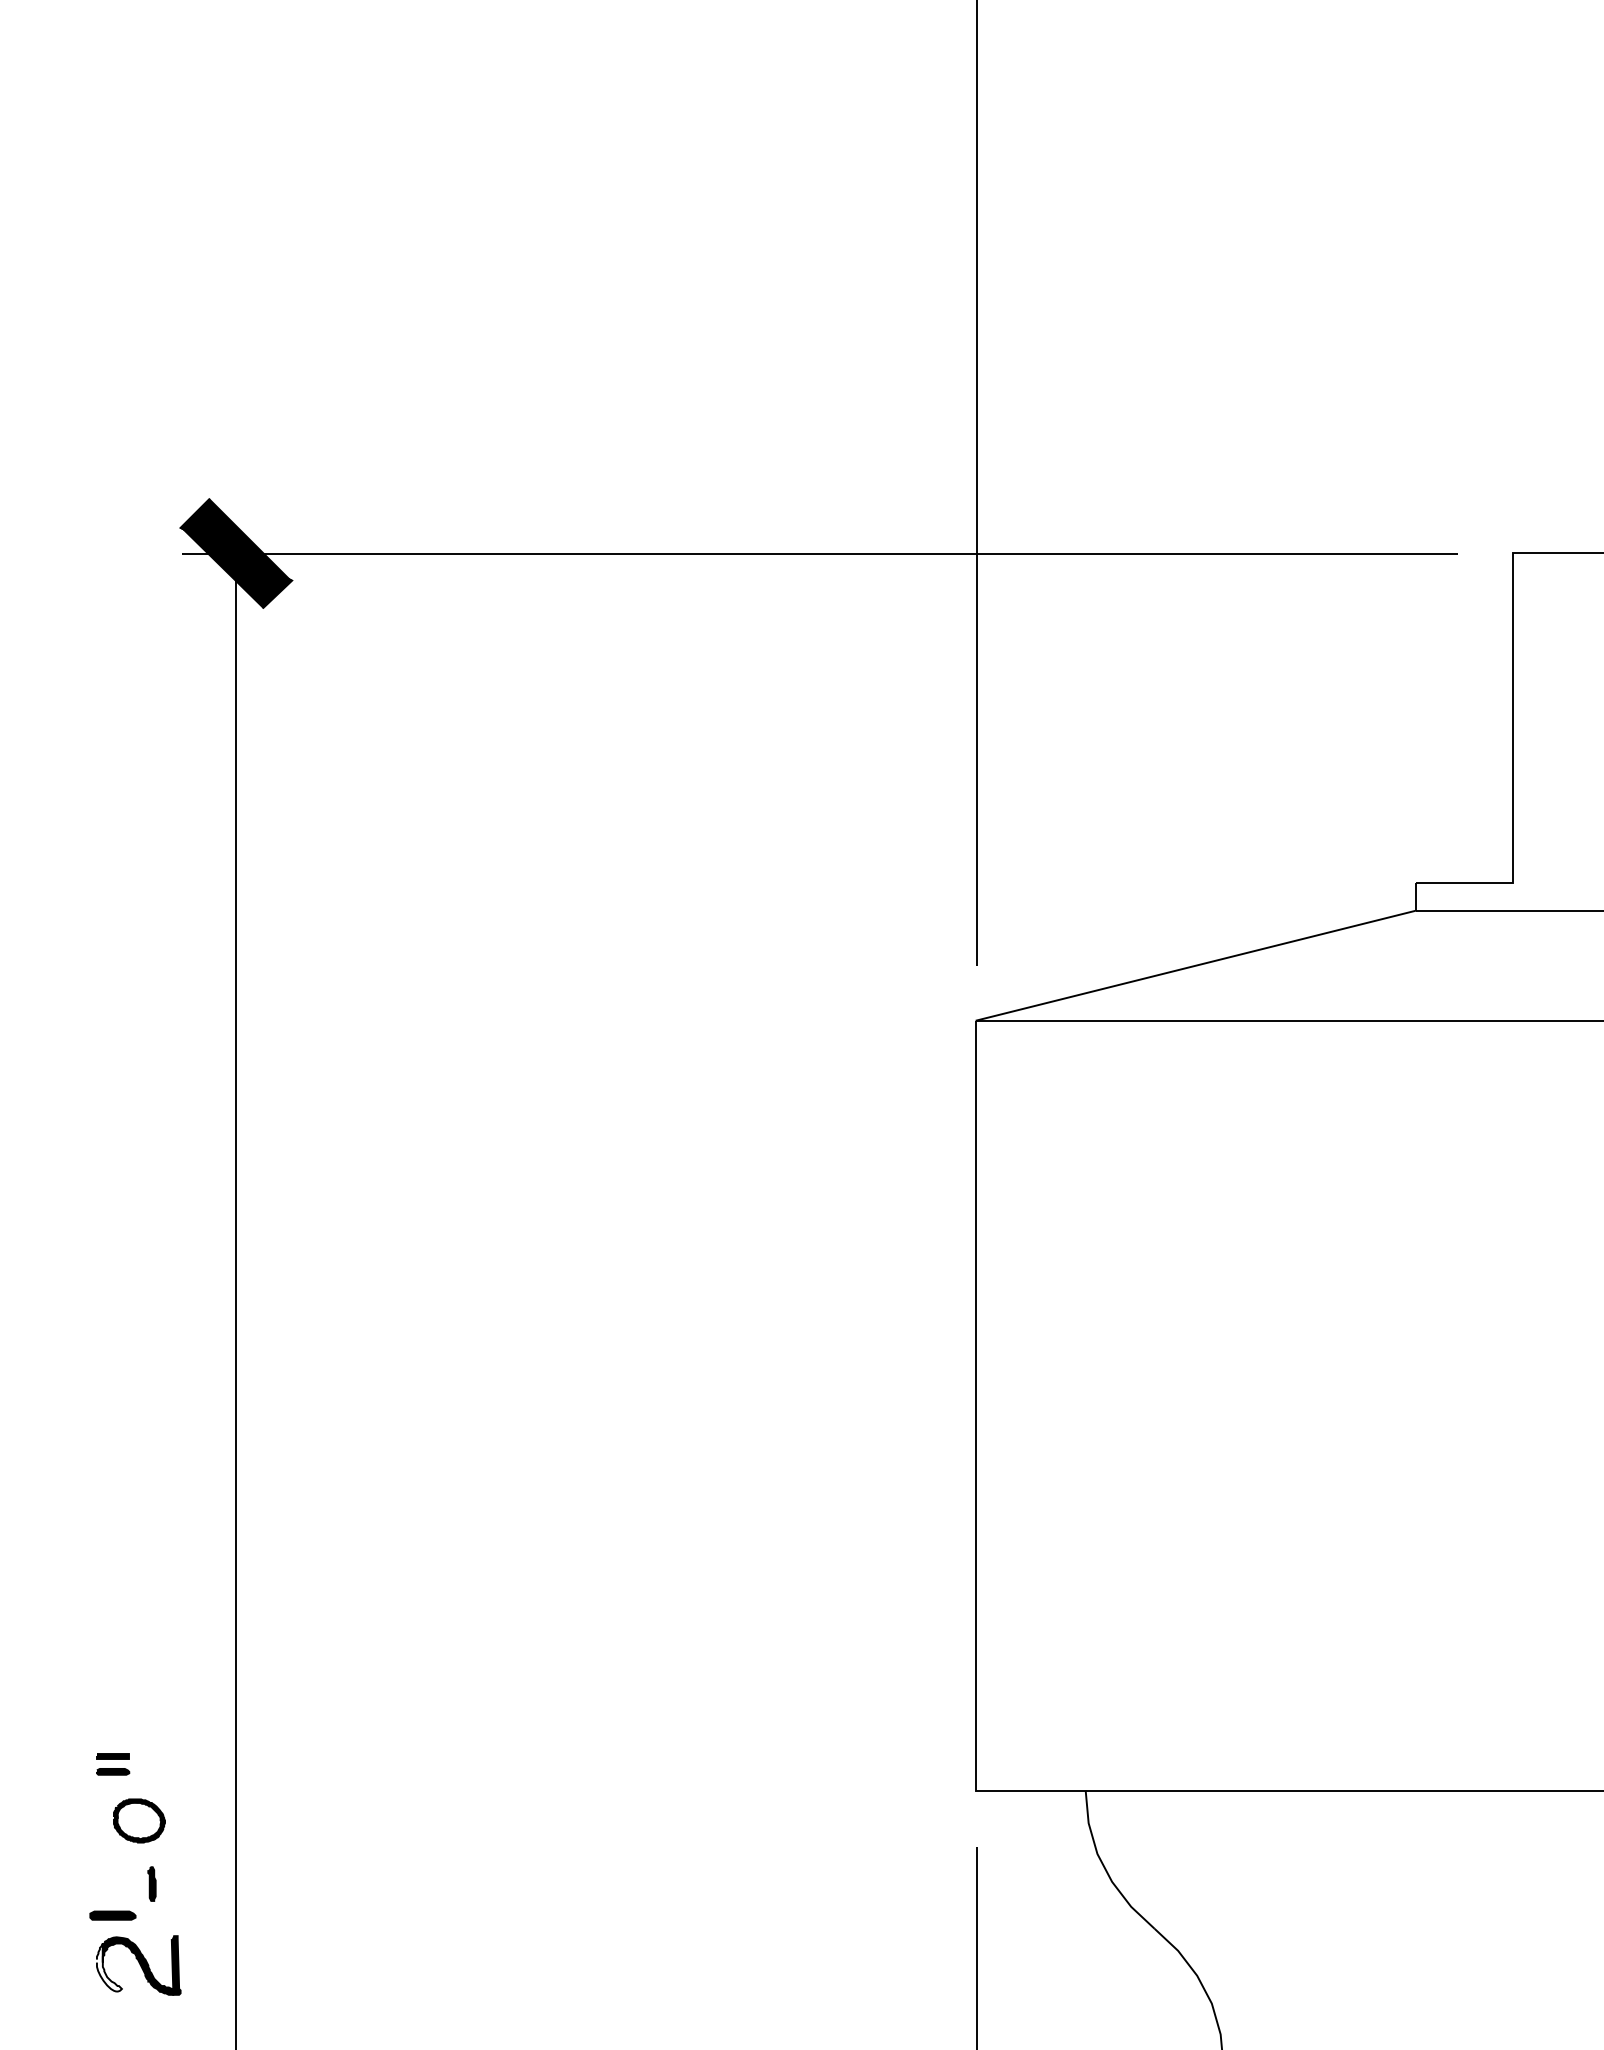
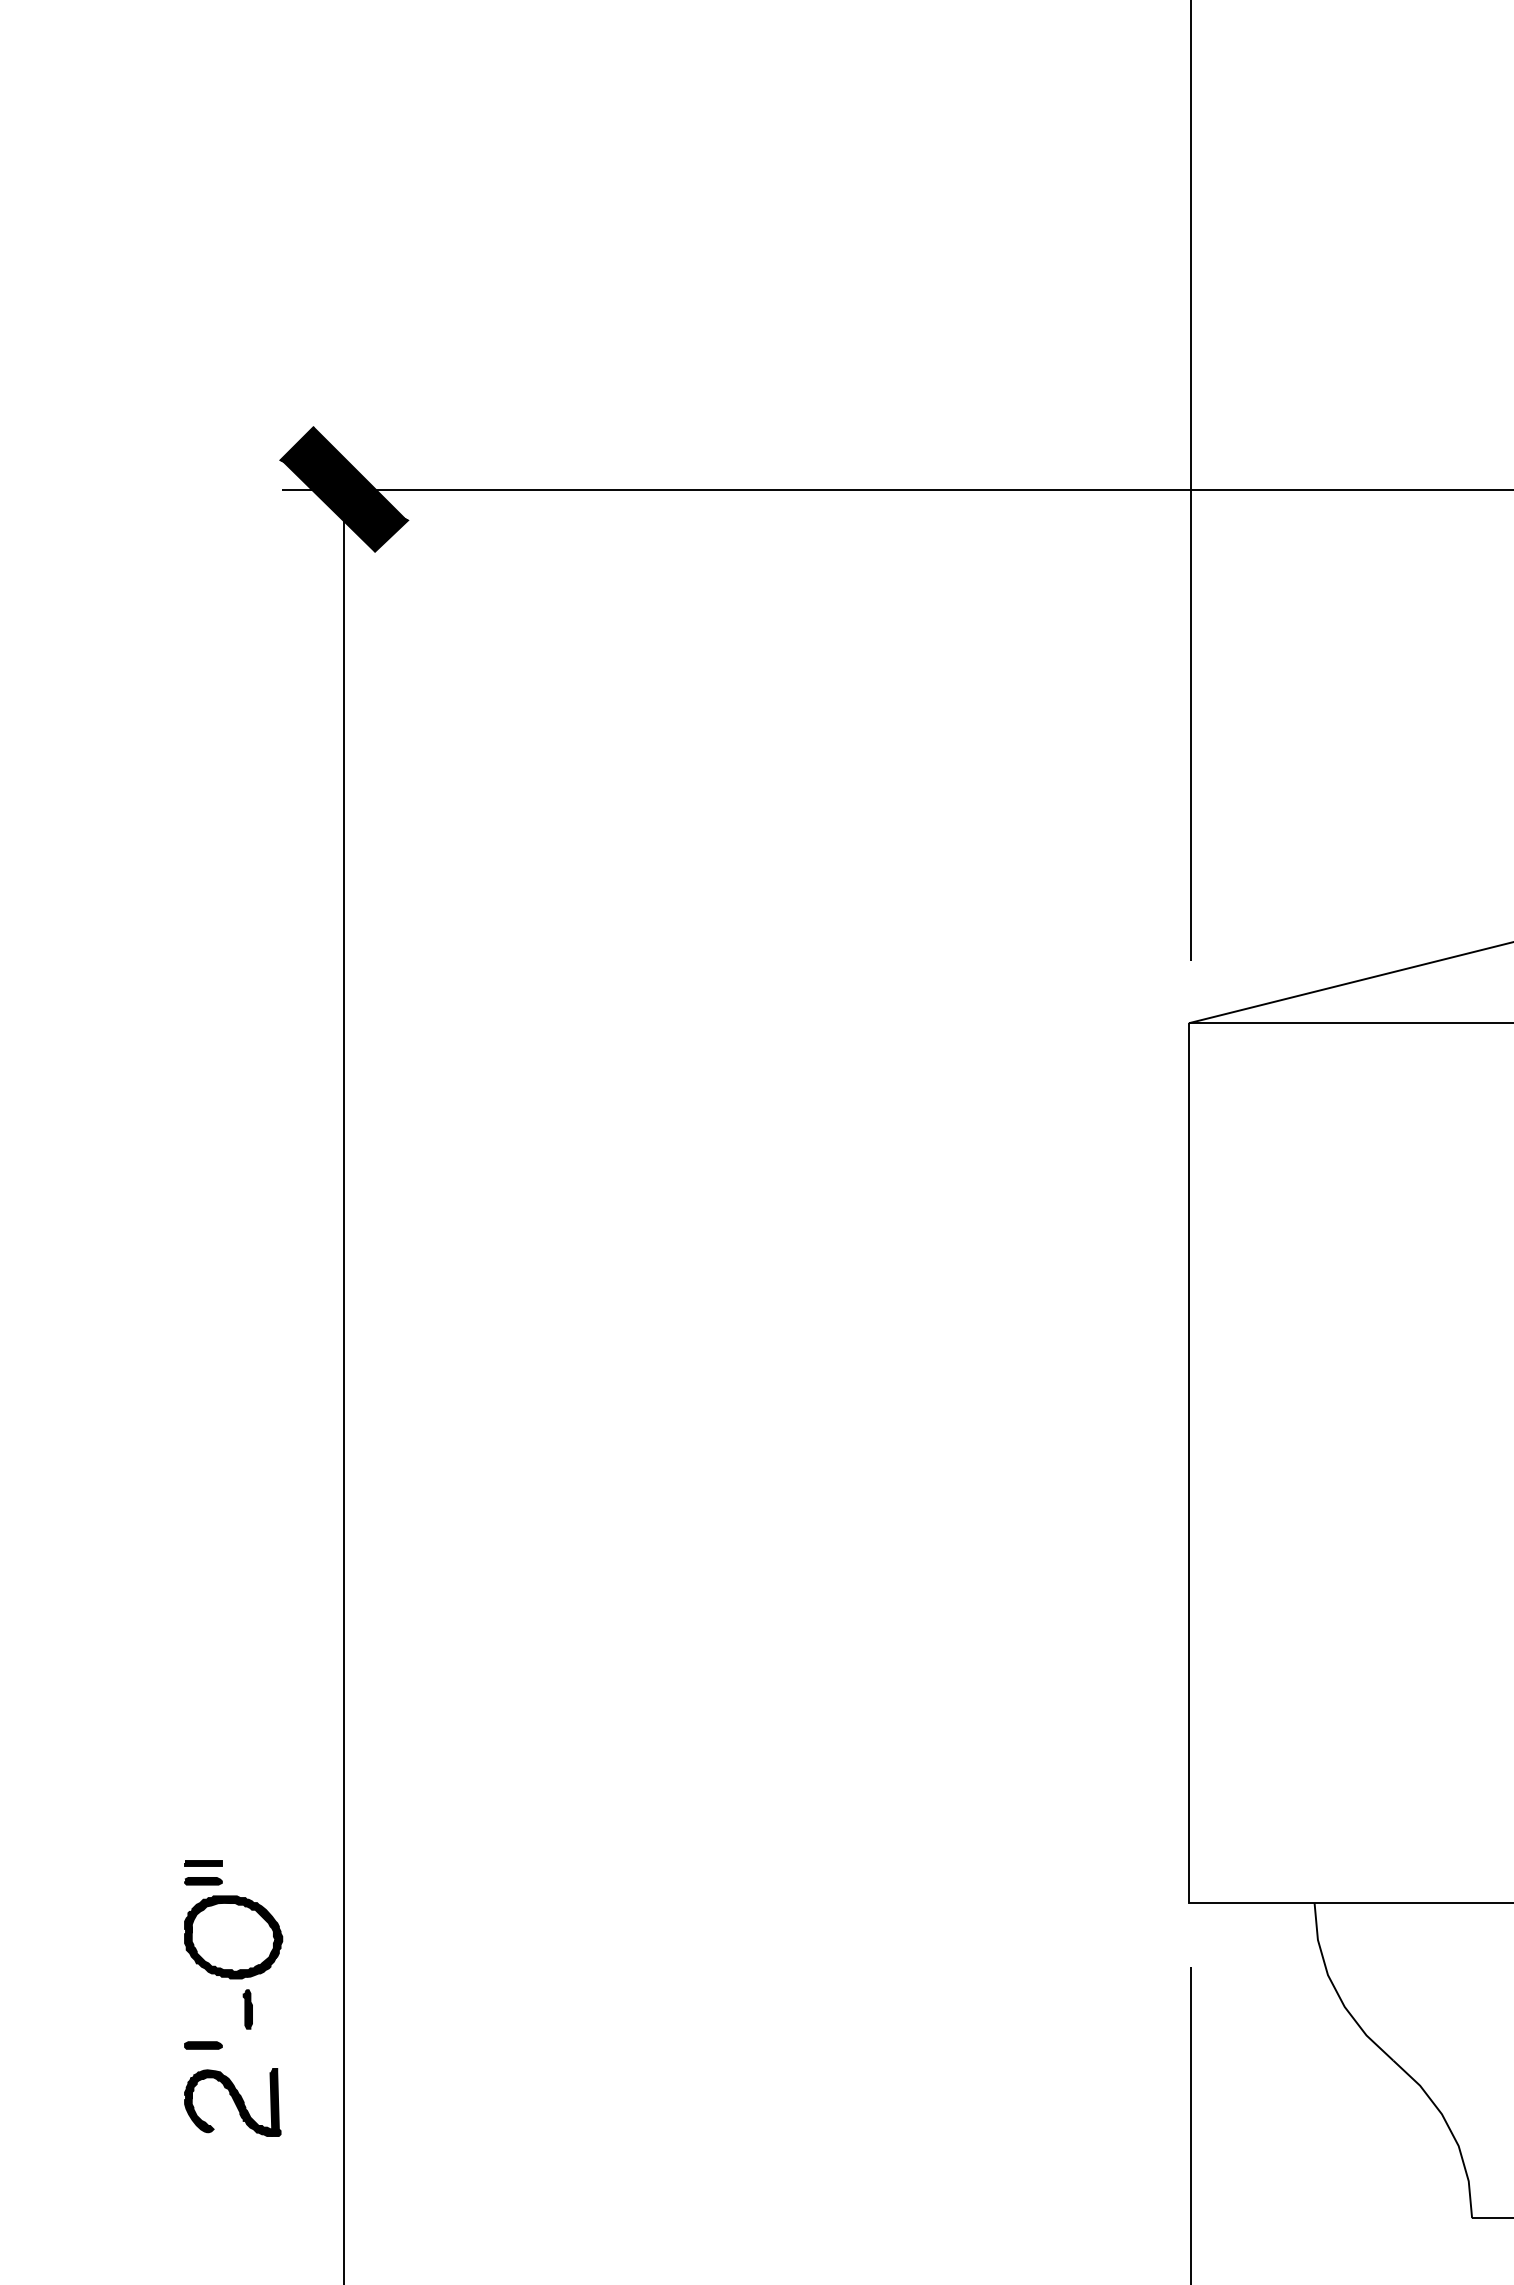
part: (139, 1820) -> (233, 1936), size x1.67
part: (113, 1915) -> (203, 2045), size x0.71
fill: (108, 1967) -> (198, 2104), added

